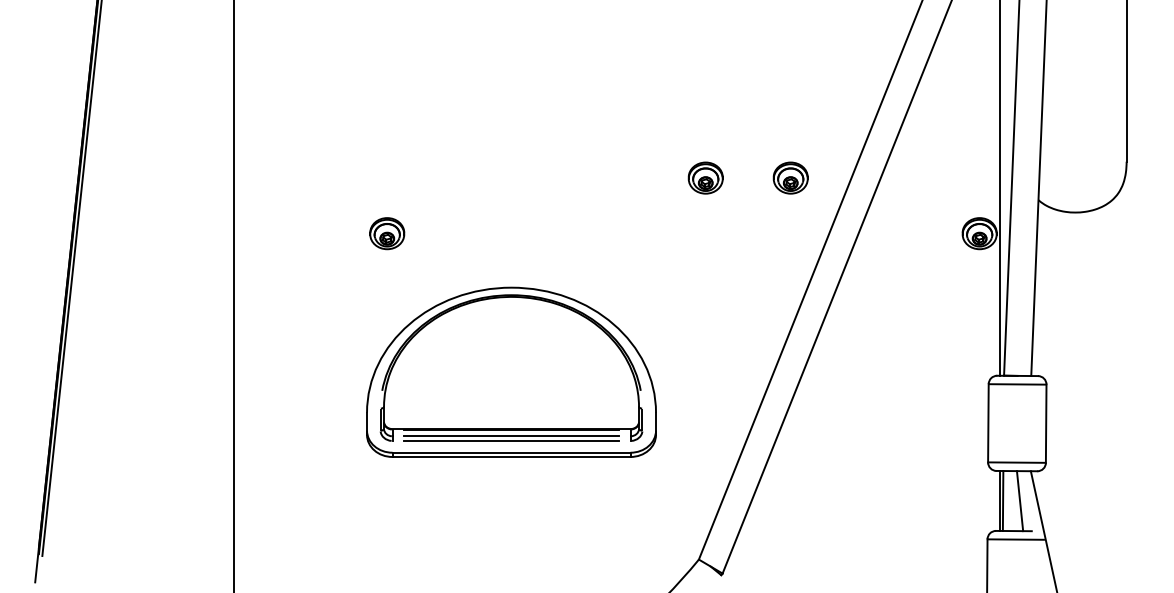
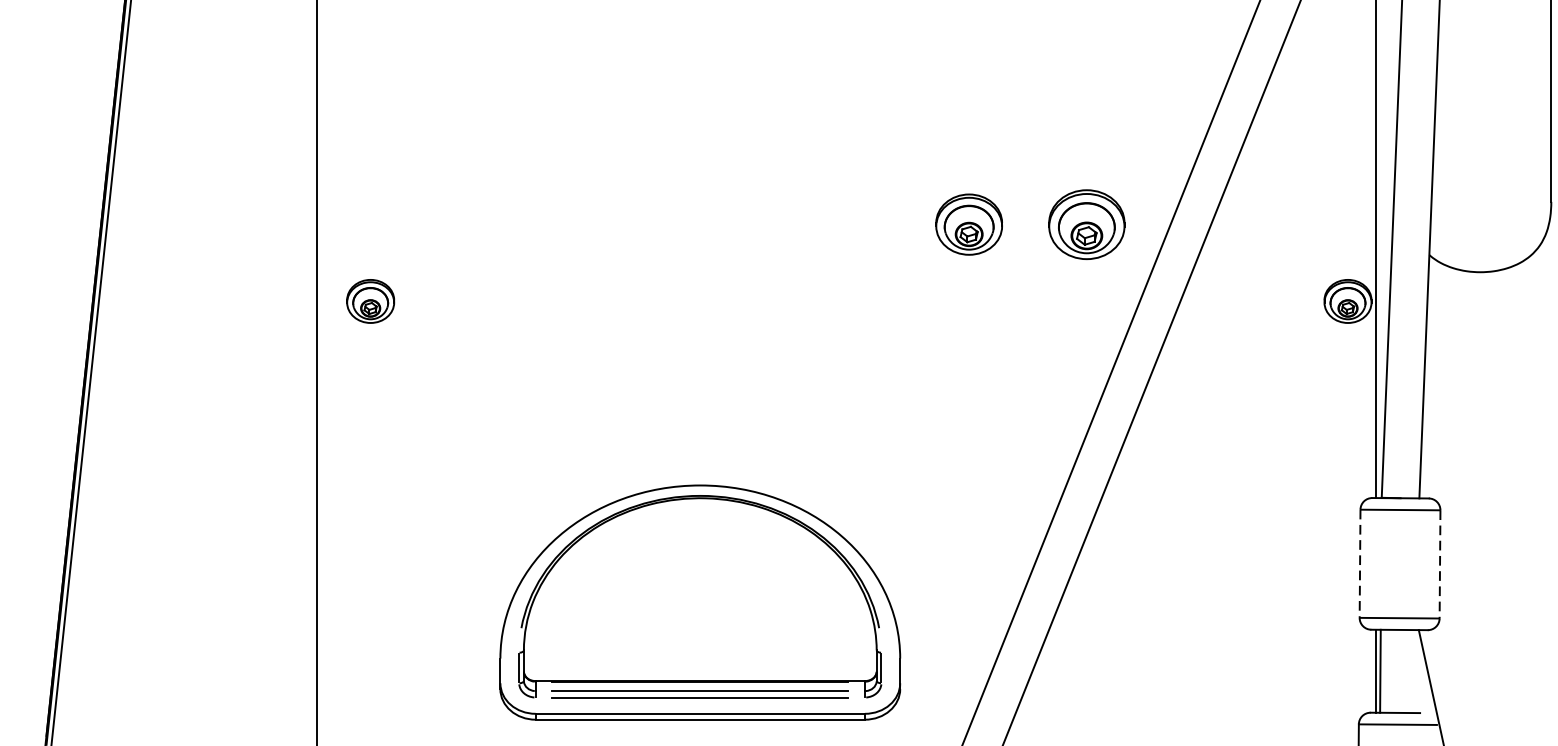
part: (705, 177) -> (968, 223), size x1.4
part: (790, 177) -> (1086, 223), size x1.6
part: (387, 233) -> (371, 301), moved
part: (511, 371) -> (700, 601), moved
line: (988, 423) -> (1360, 564), solid -> dashed
line: (1046, 424) -> (1440, 565), solid -> dashed
line: (1019, 501) -> (1403, 671), removed

